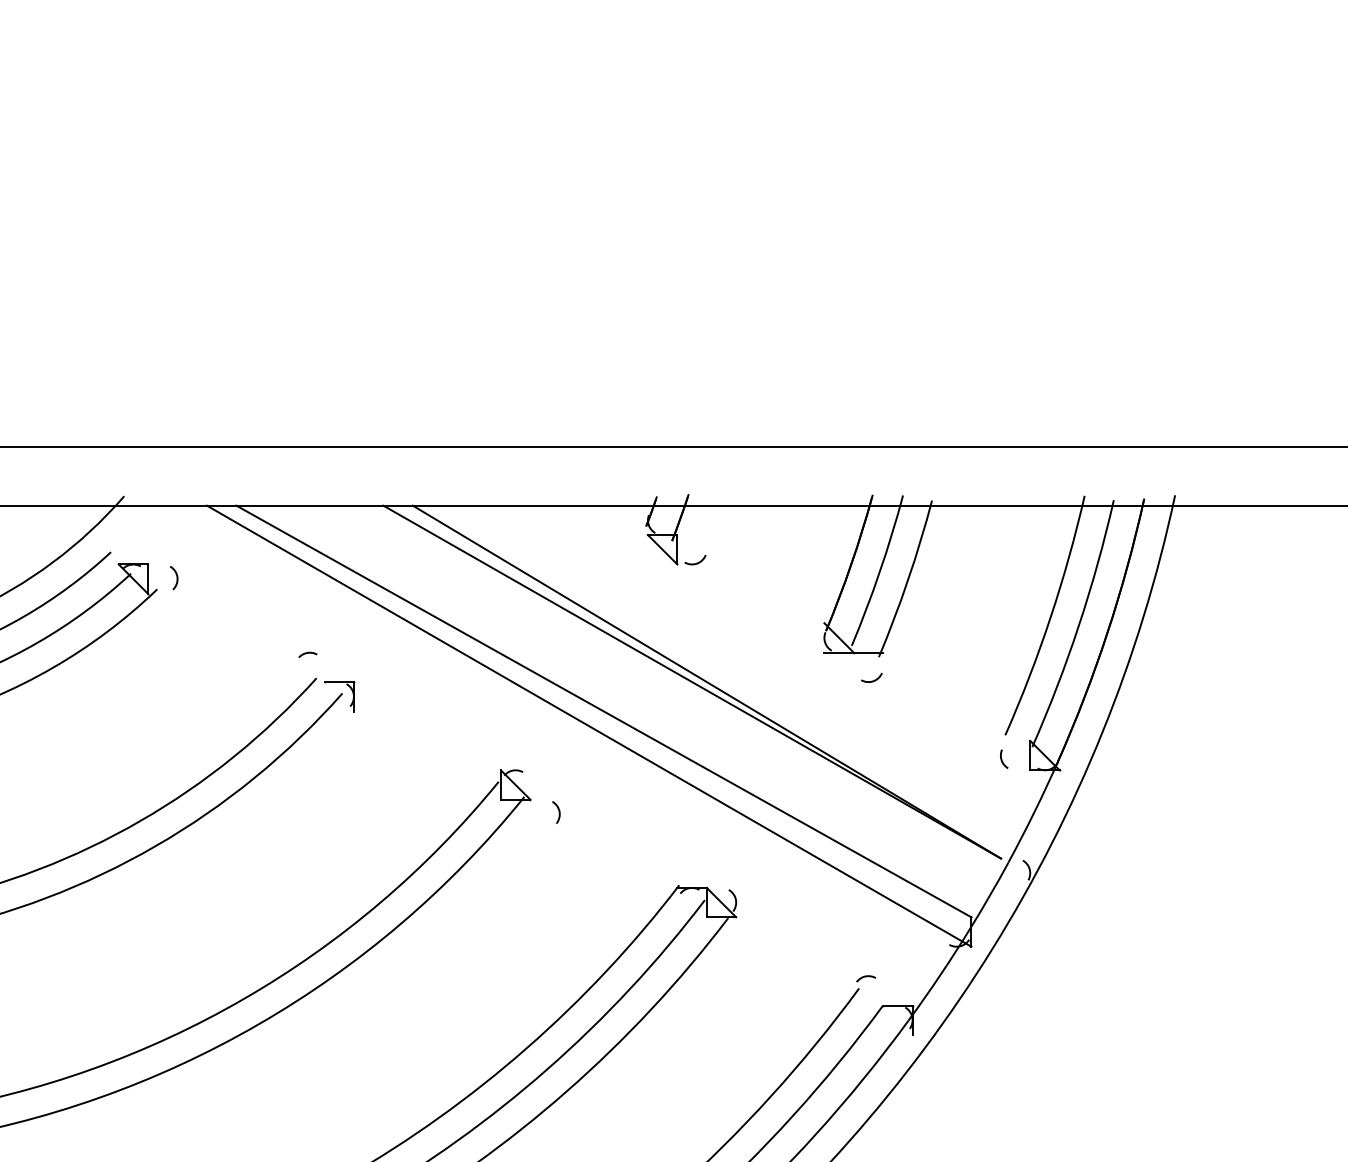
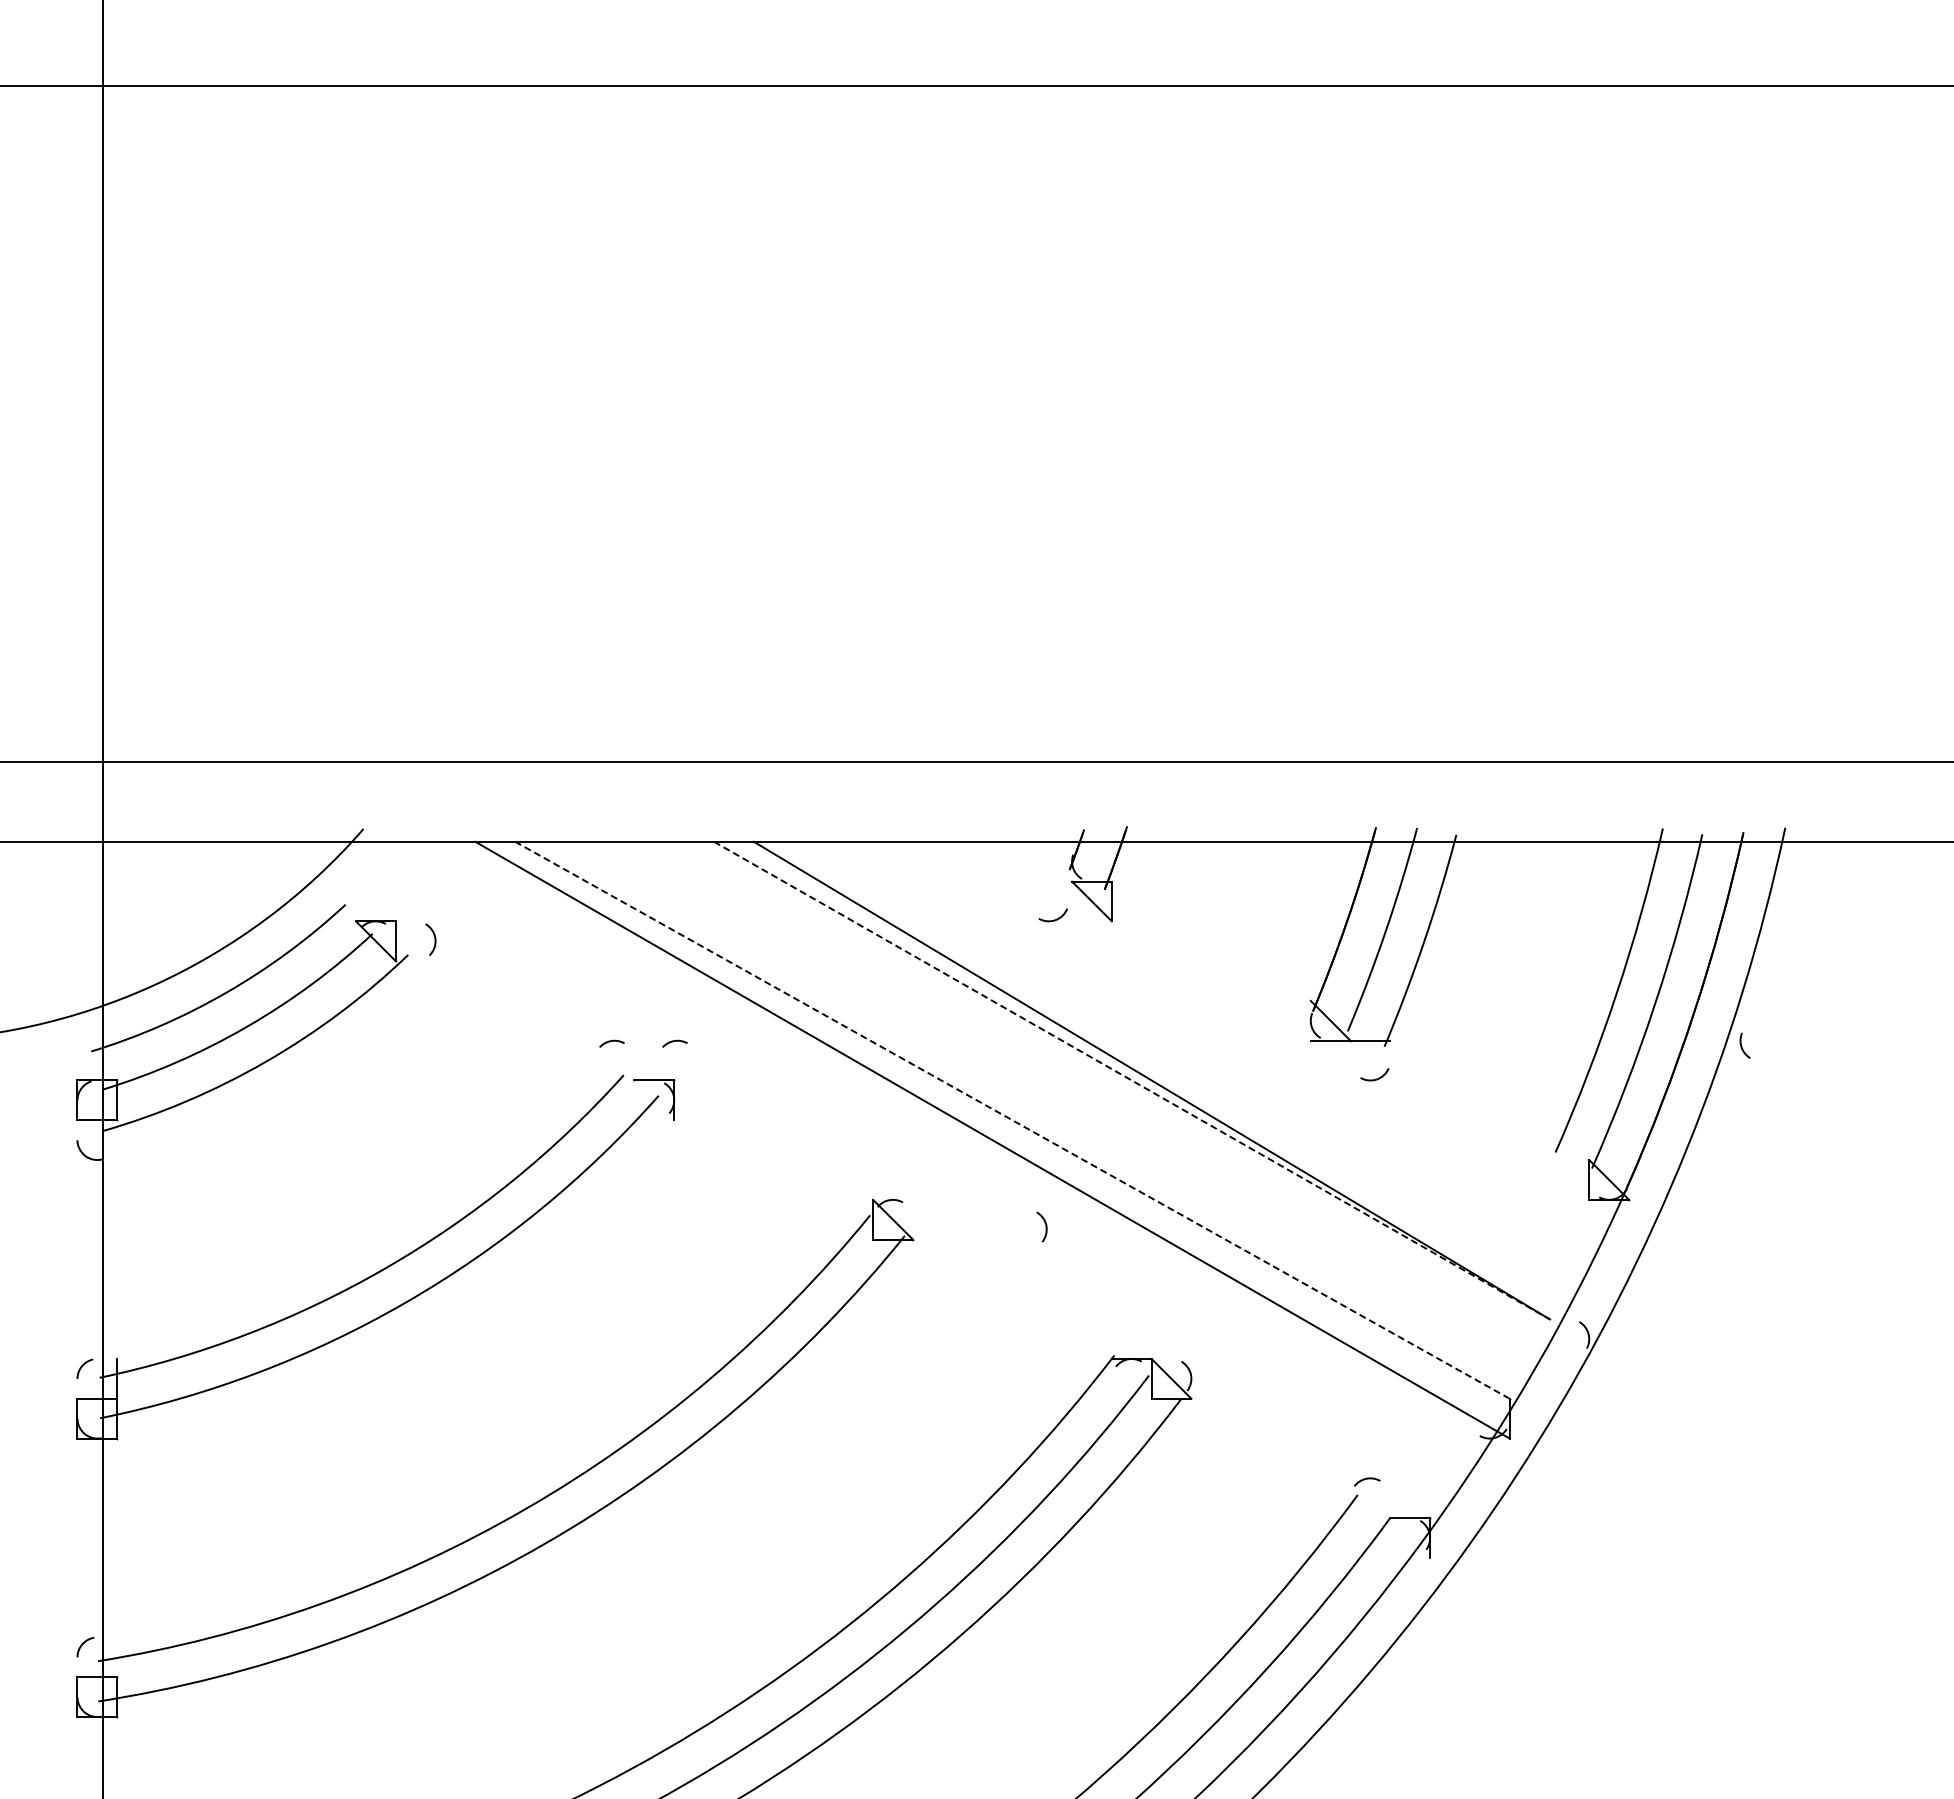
curve: (695, 563) -> (1053, 919), moved
curve: (353, 654) -> (673, 1042), added
line: (692, 682) -> (1132, 1080), solid -> dashed
line: (603, 711) -> (1012, 1120), solid -> dashed
curve: (1002, 759) -> (1742, 1046), moved
curve: (558, 812) -> (1045, 1226), moved

